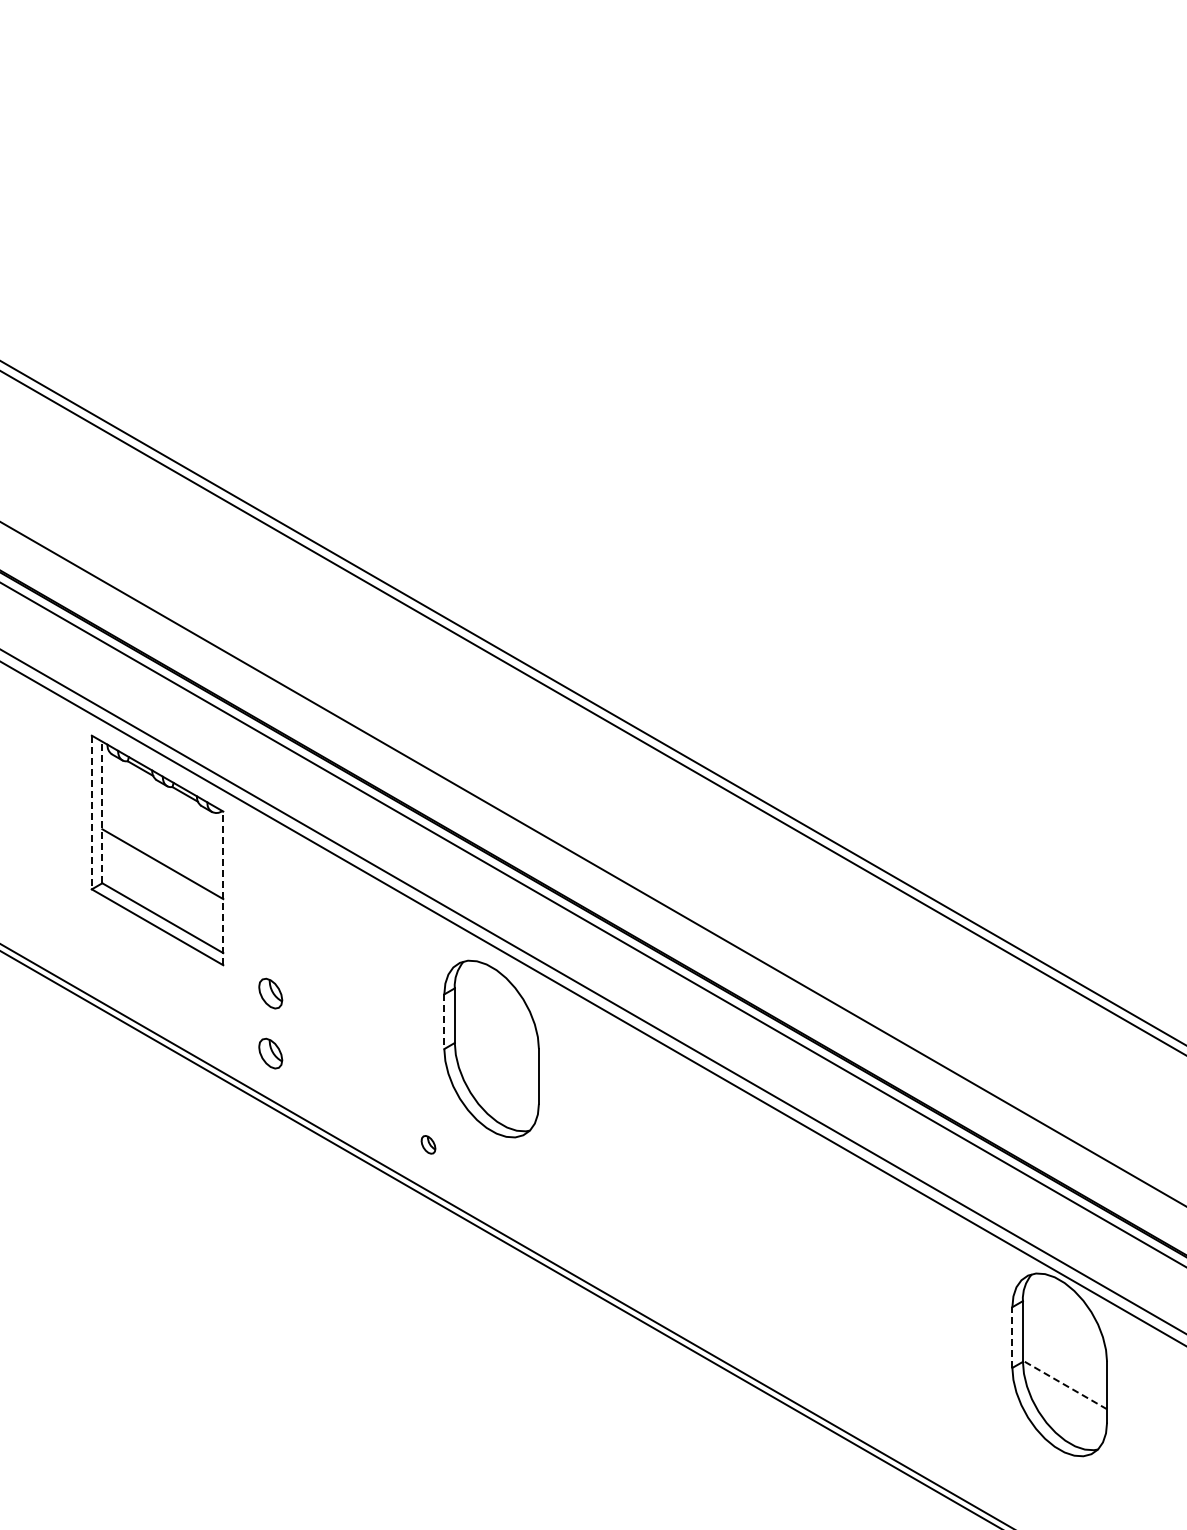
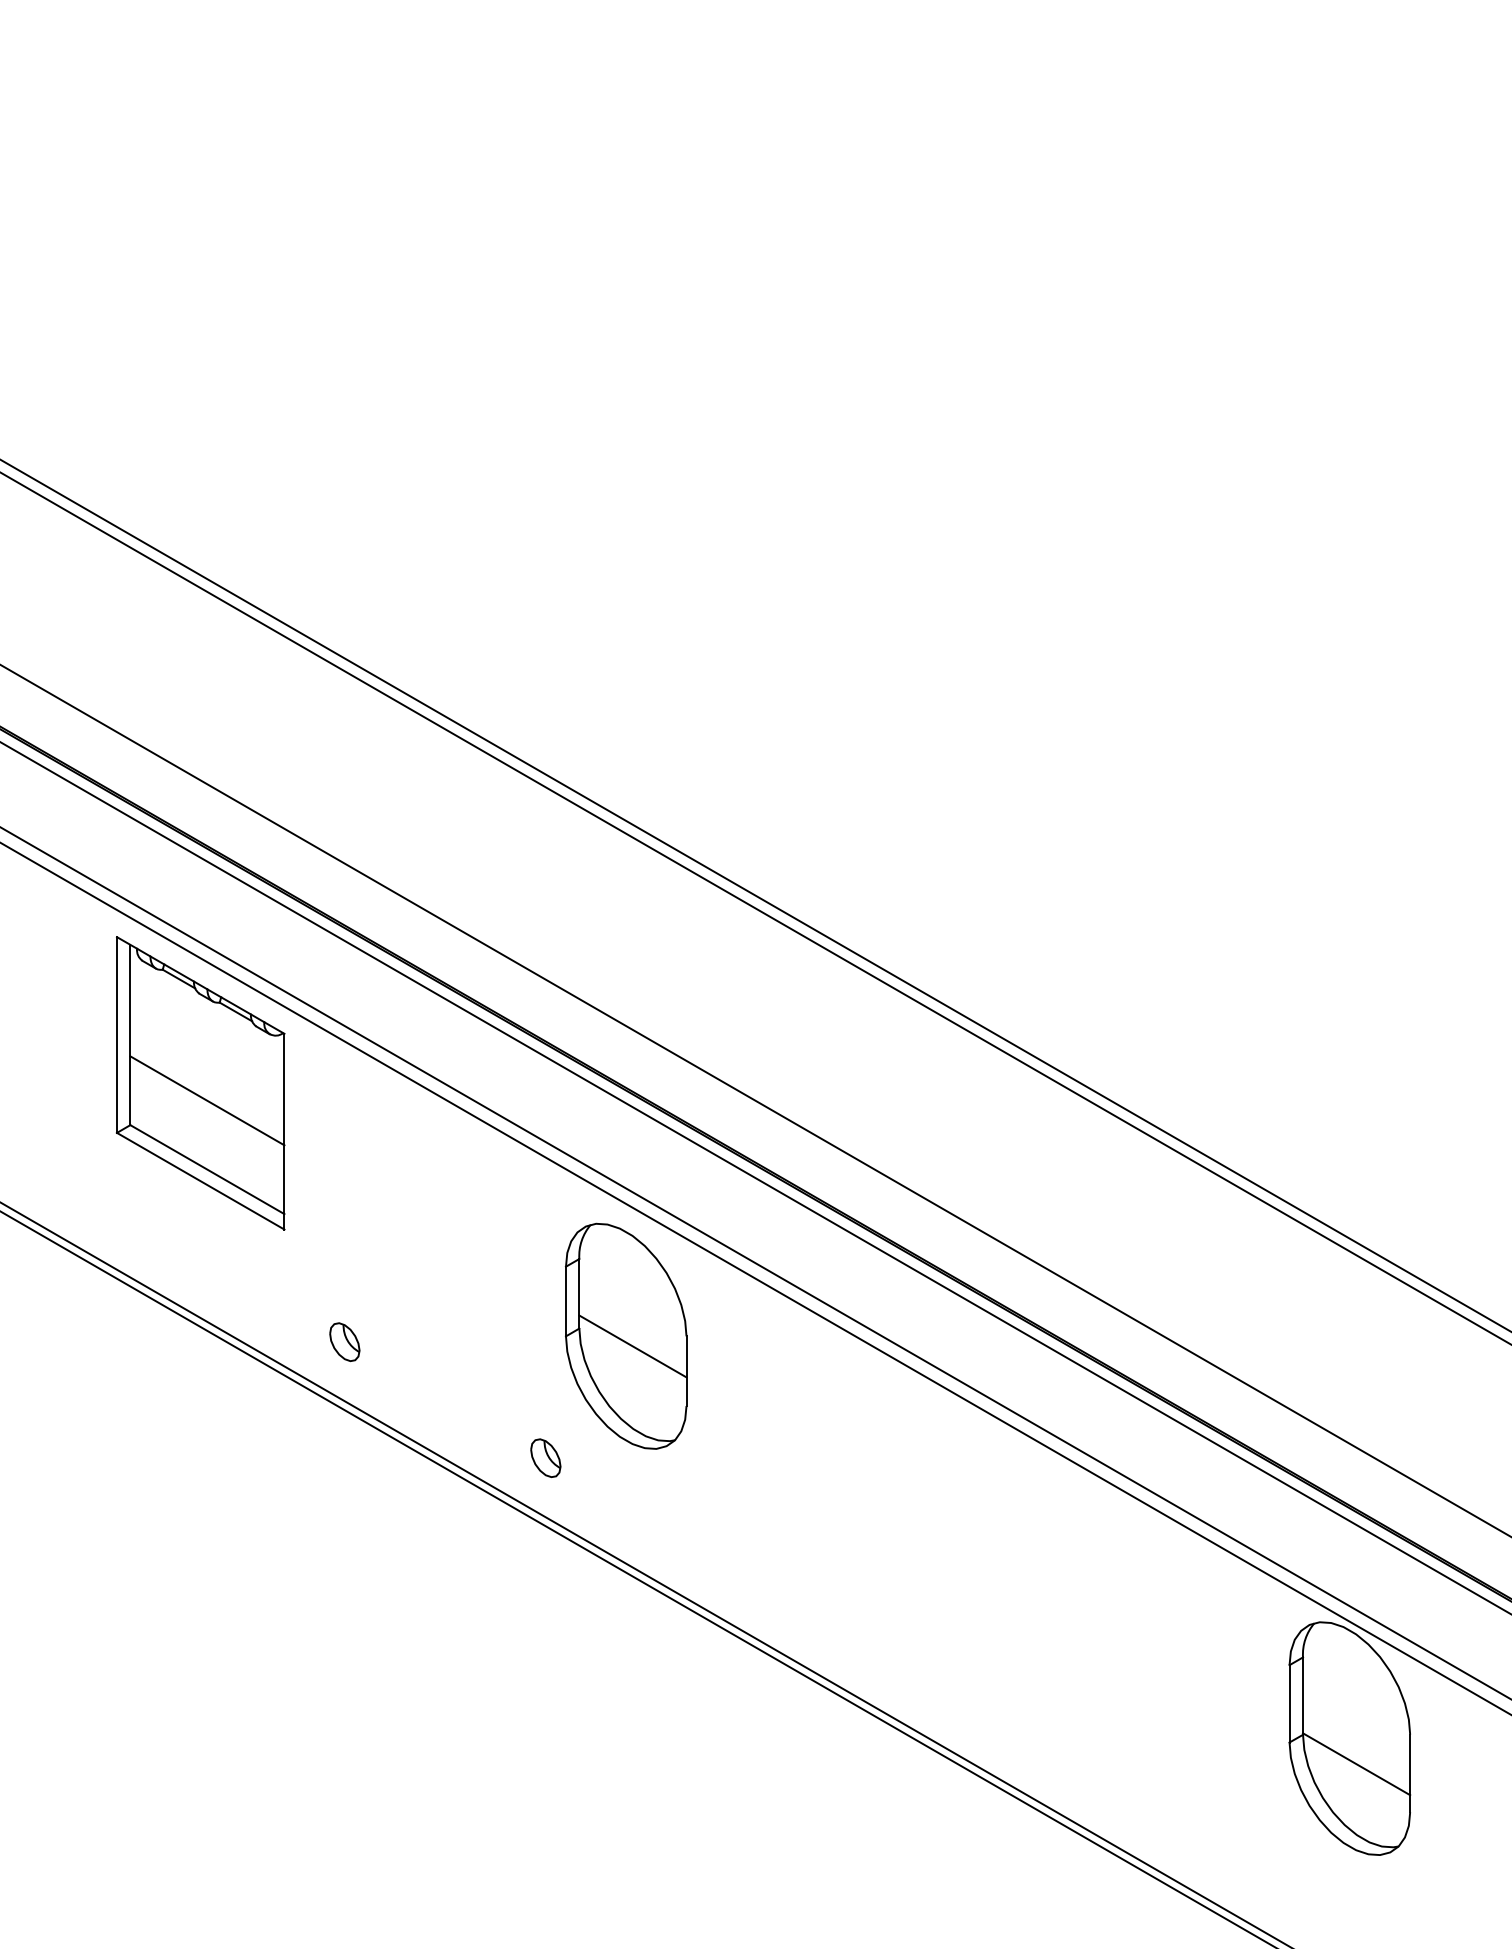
line: (91, 812) -> (116, 1035), dashed -> solid
line: (102, 812) -> (130, 1035), dashed -> solid
line: (223, 888) -> (284, 1131), dashed -> solid
part: (270, 993) -> (344, 1265), removed
line: (444, 1022) -> (566, 1302), dashed -> solid
line: (496, 1056) -> (632, 1345), added
part: (428, 1144) -> (545, 1457), size x1.67
line: (1012, 1337) -> (1289, 1703), dashed -> solid
line: (1065, 1384) -> (1357, 1763), dashed -> solid

